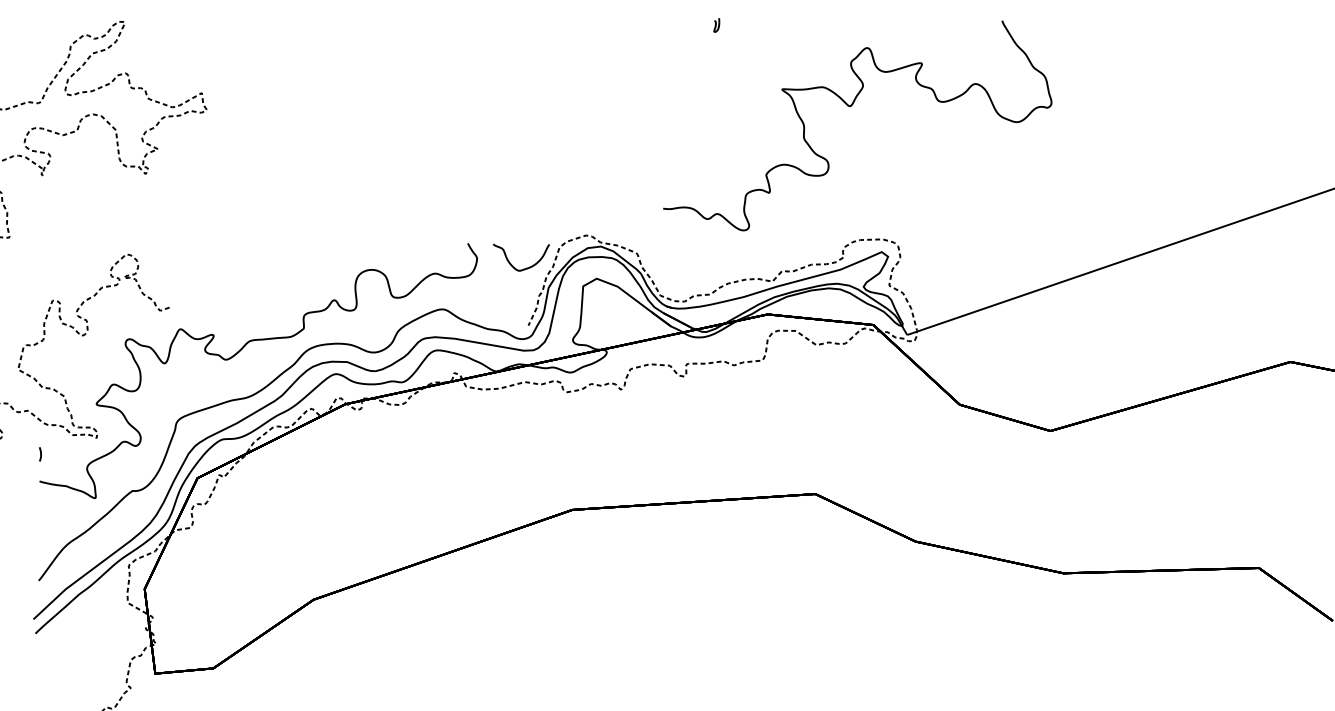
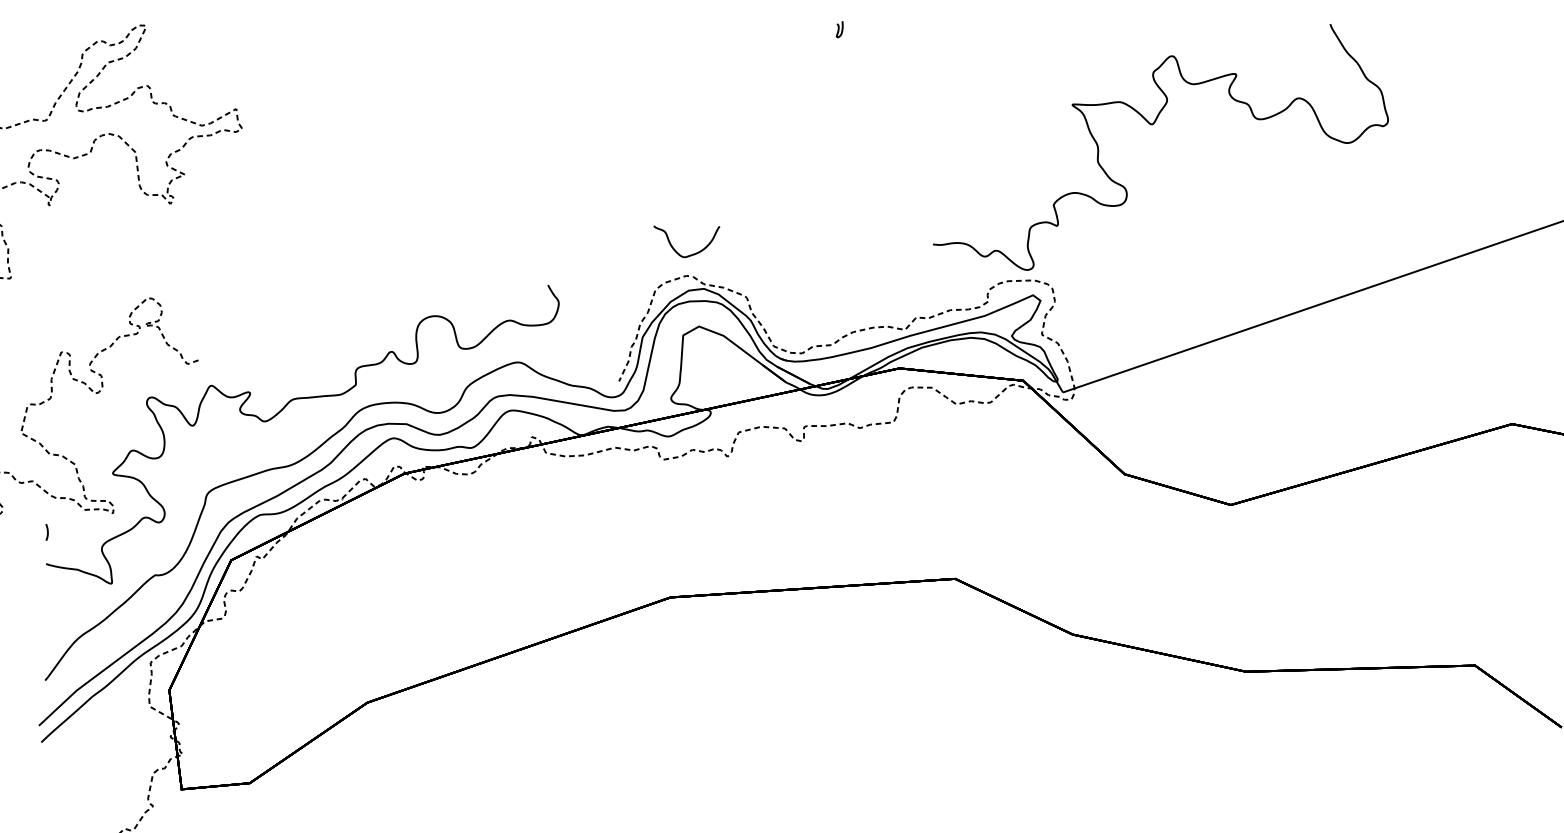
curve: (850, 107) -> (1152, 125), moved
curve: (512, 265) -> (676, 250), moved

